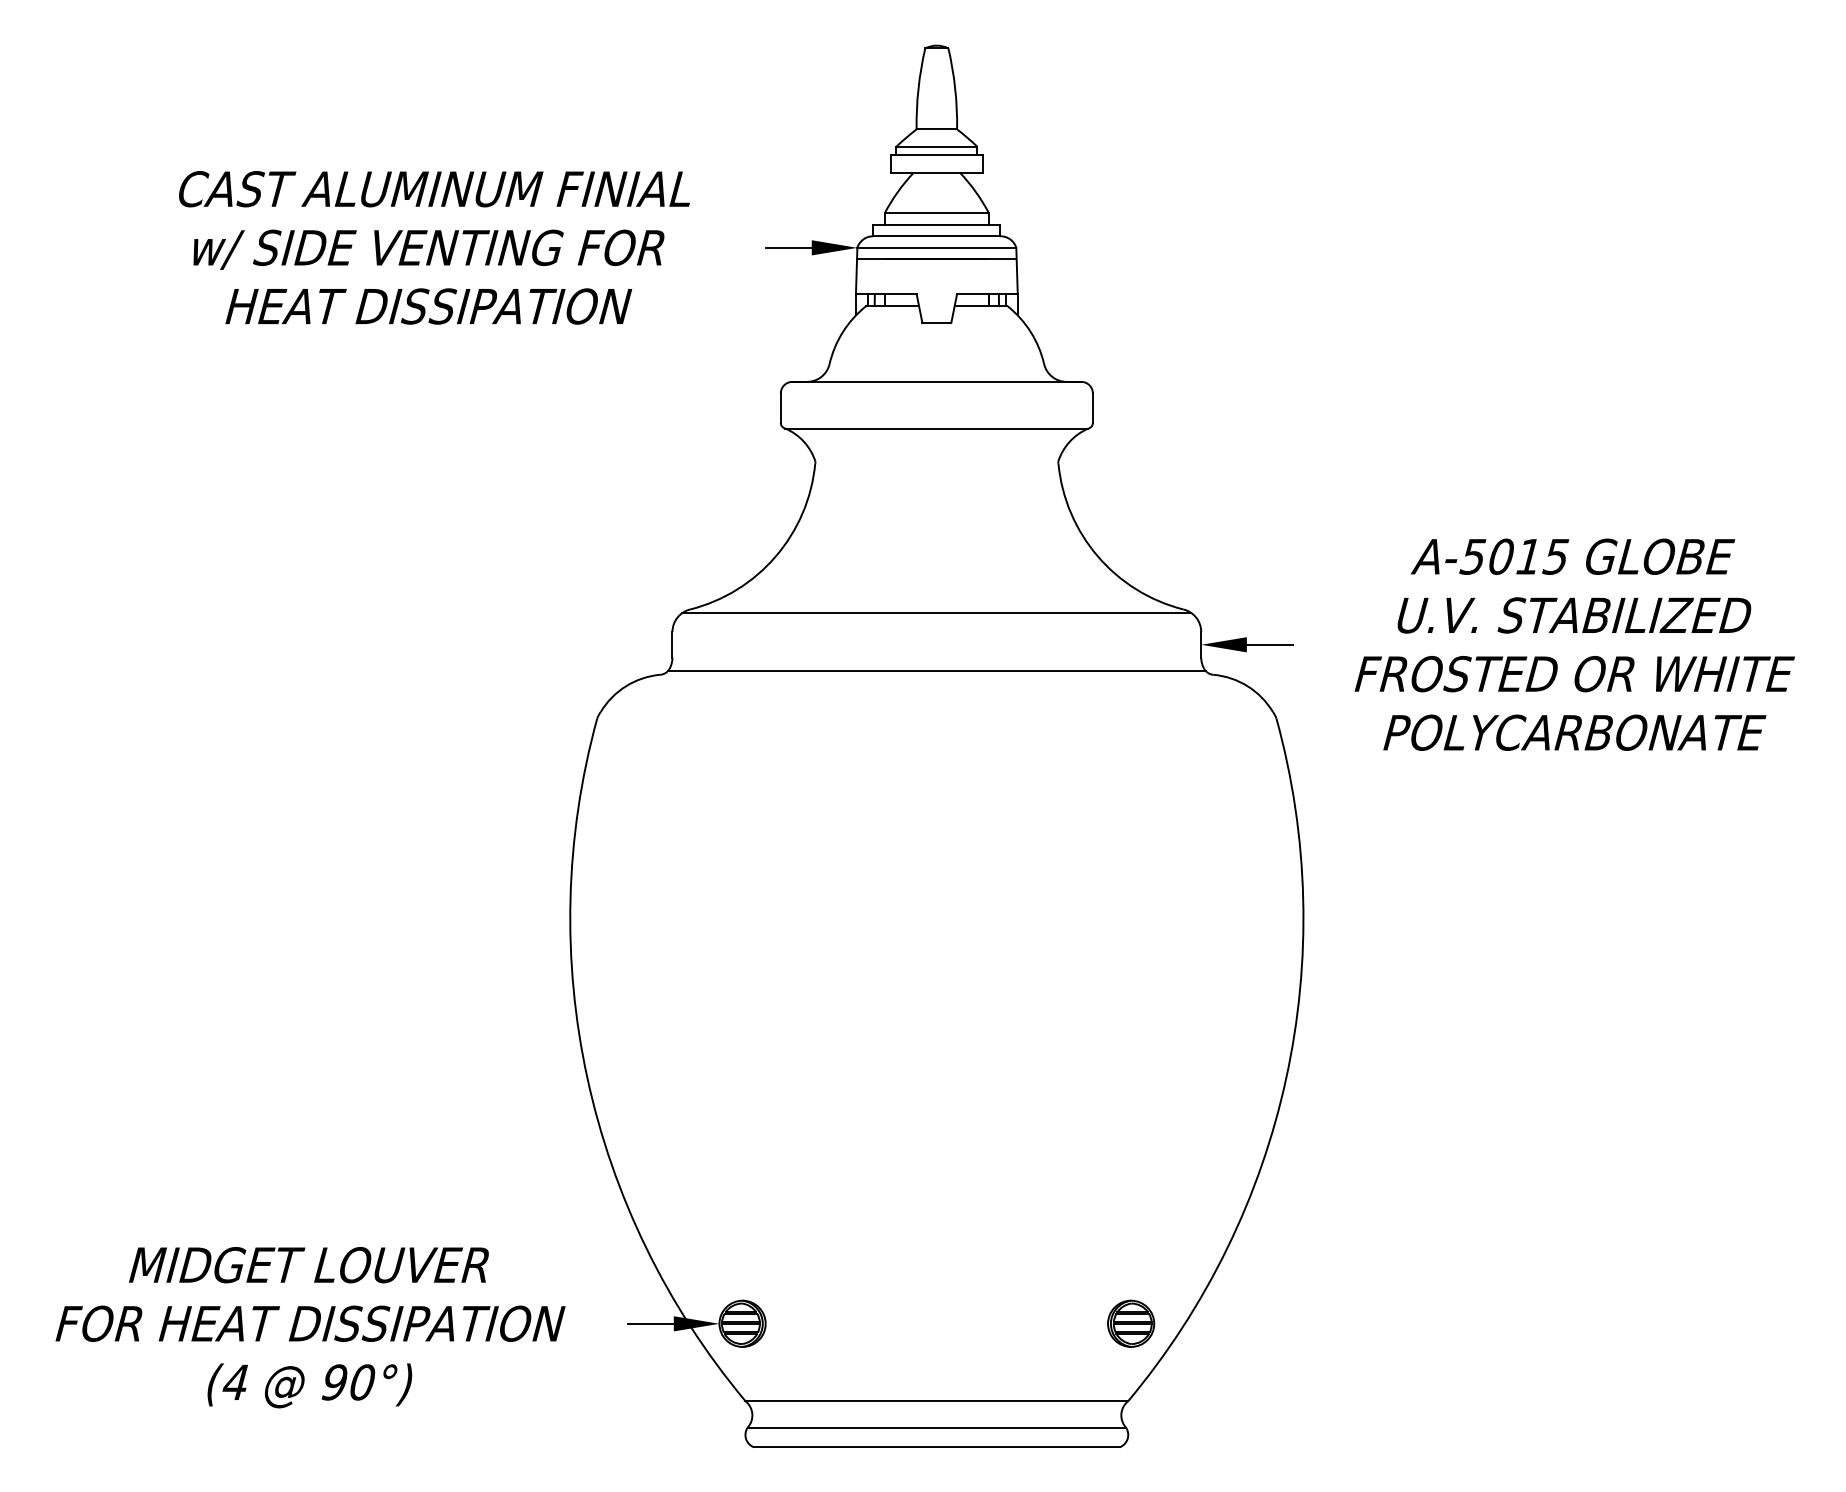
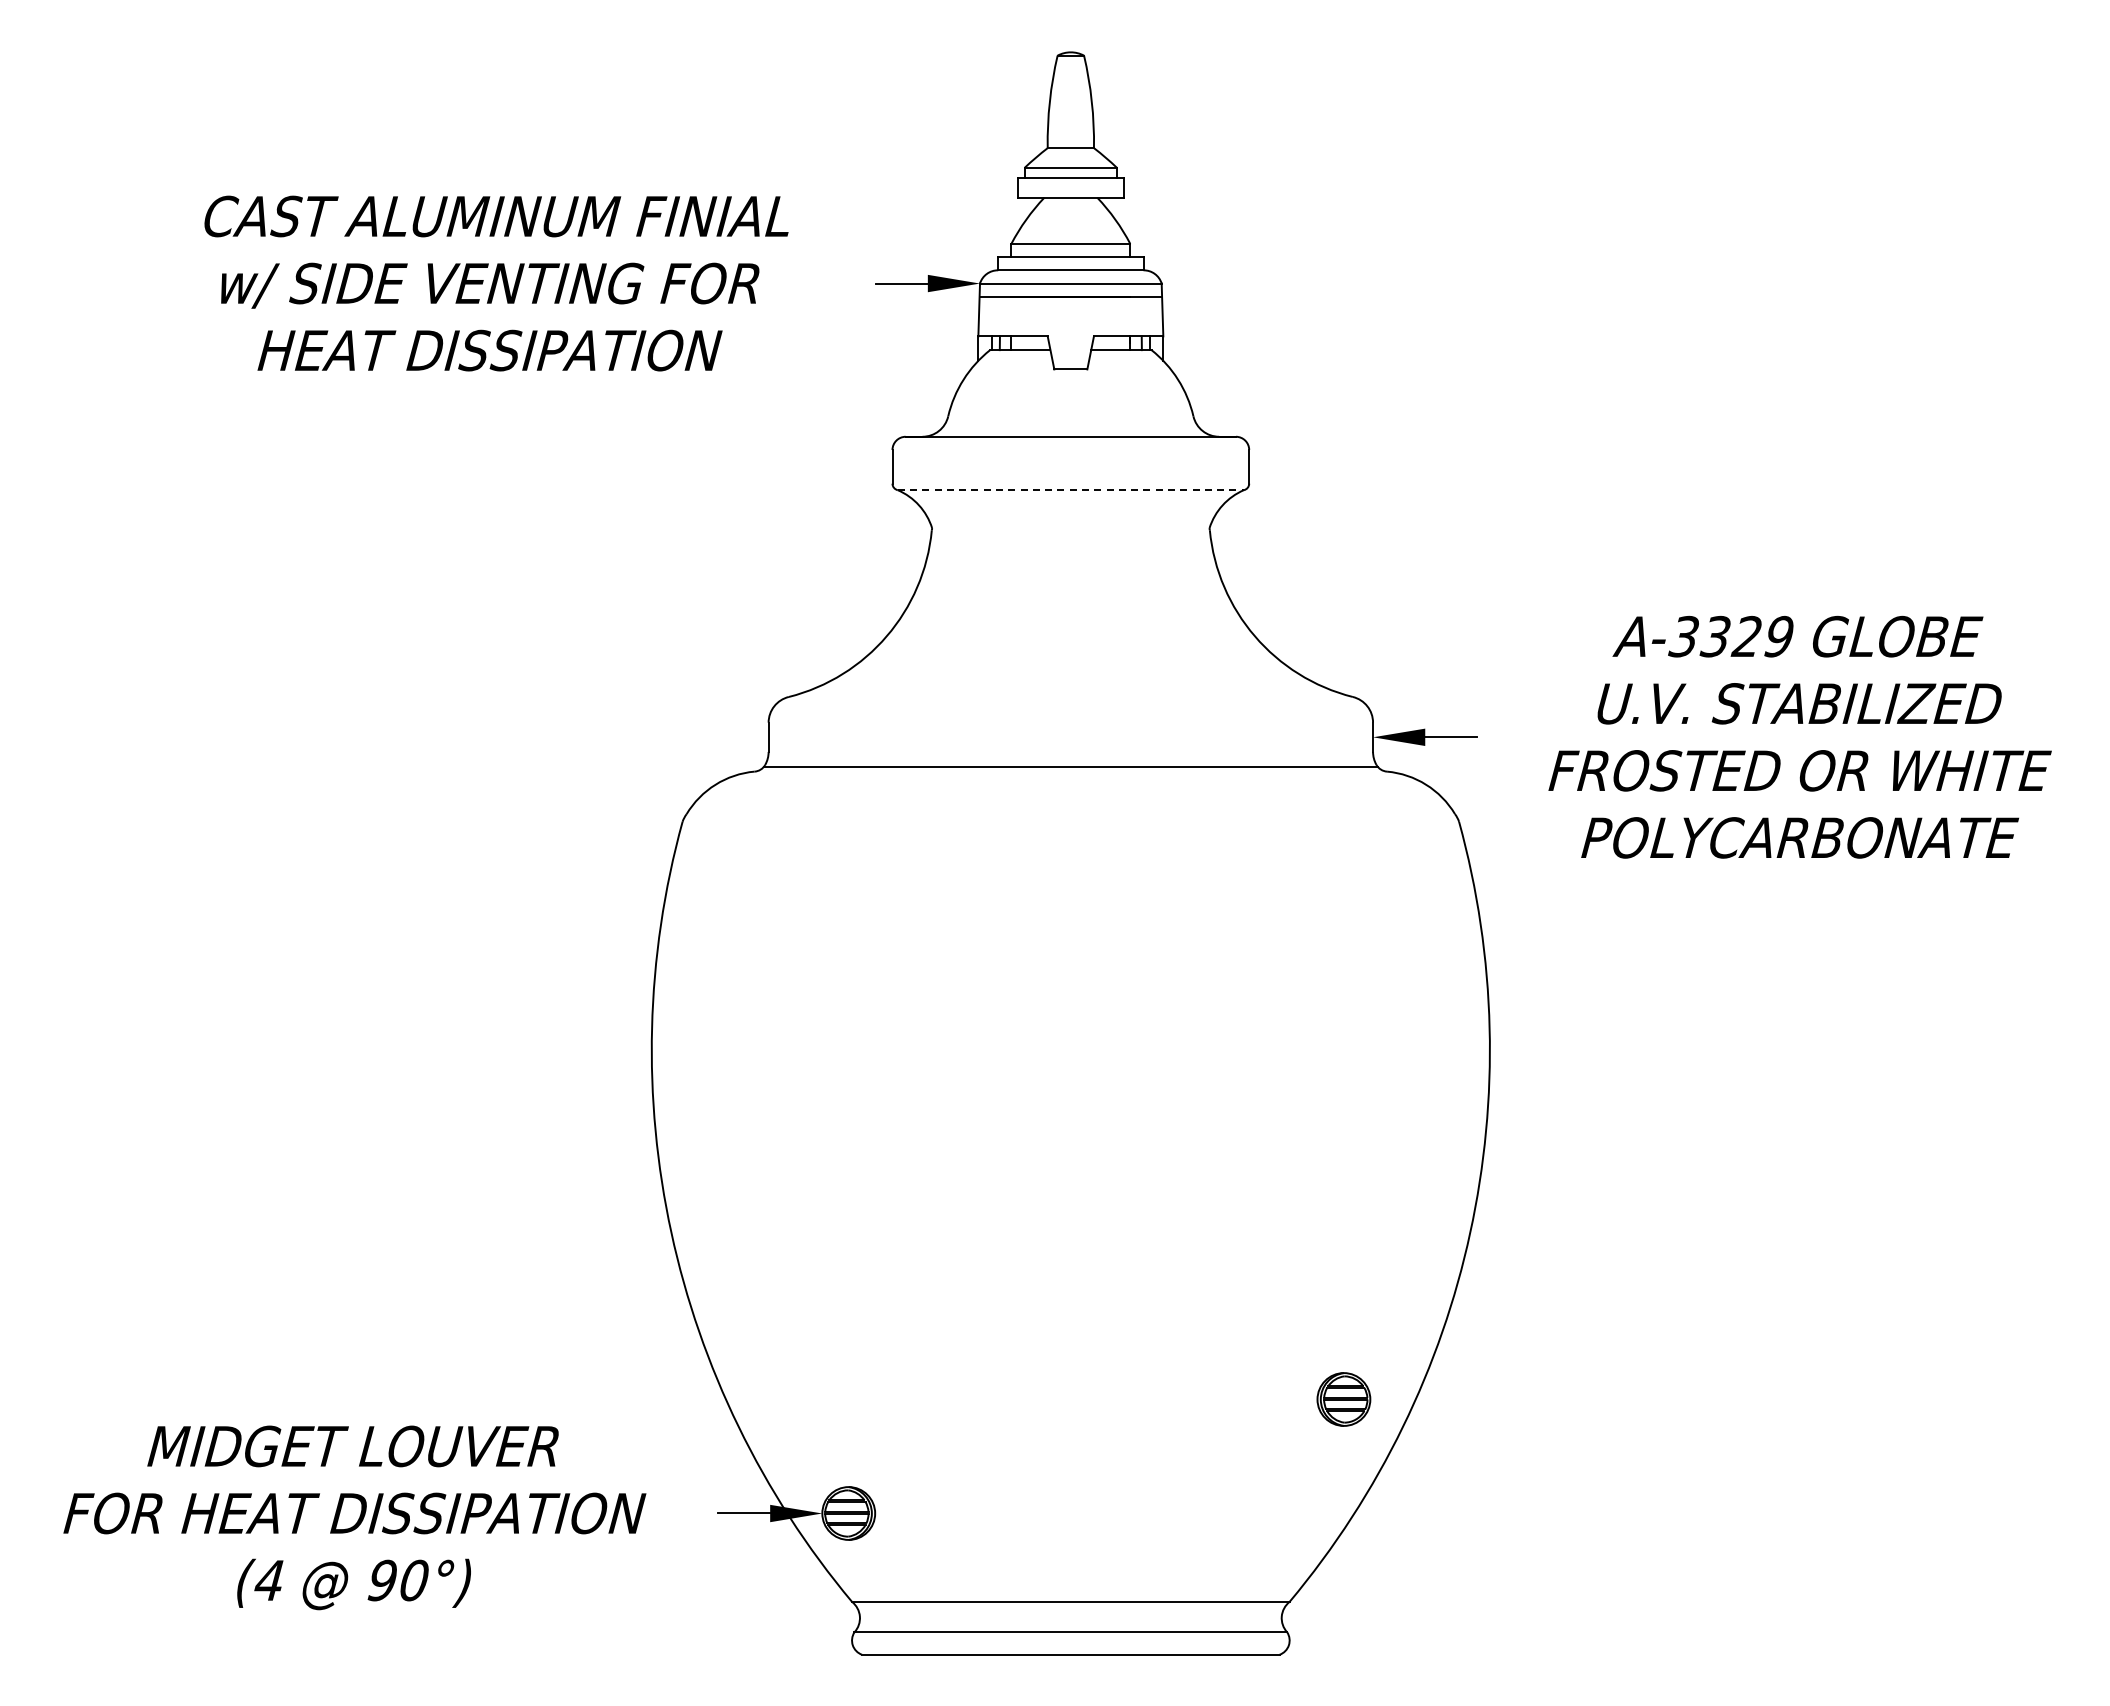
line: (937, 428) -> (1071, 490), solid -> dashed
text: (1513, 556) -> (1730, 636), A-5015 -> A-3329
line: (936, 613) -> (1070, 701), removed
part: (1130, 1323) -> (1343, 1399), moved

